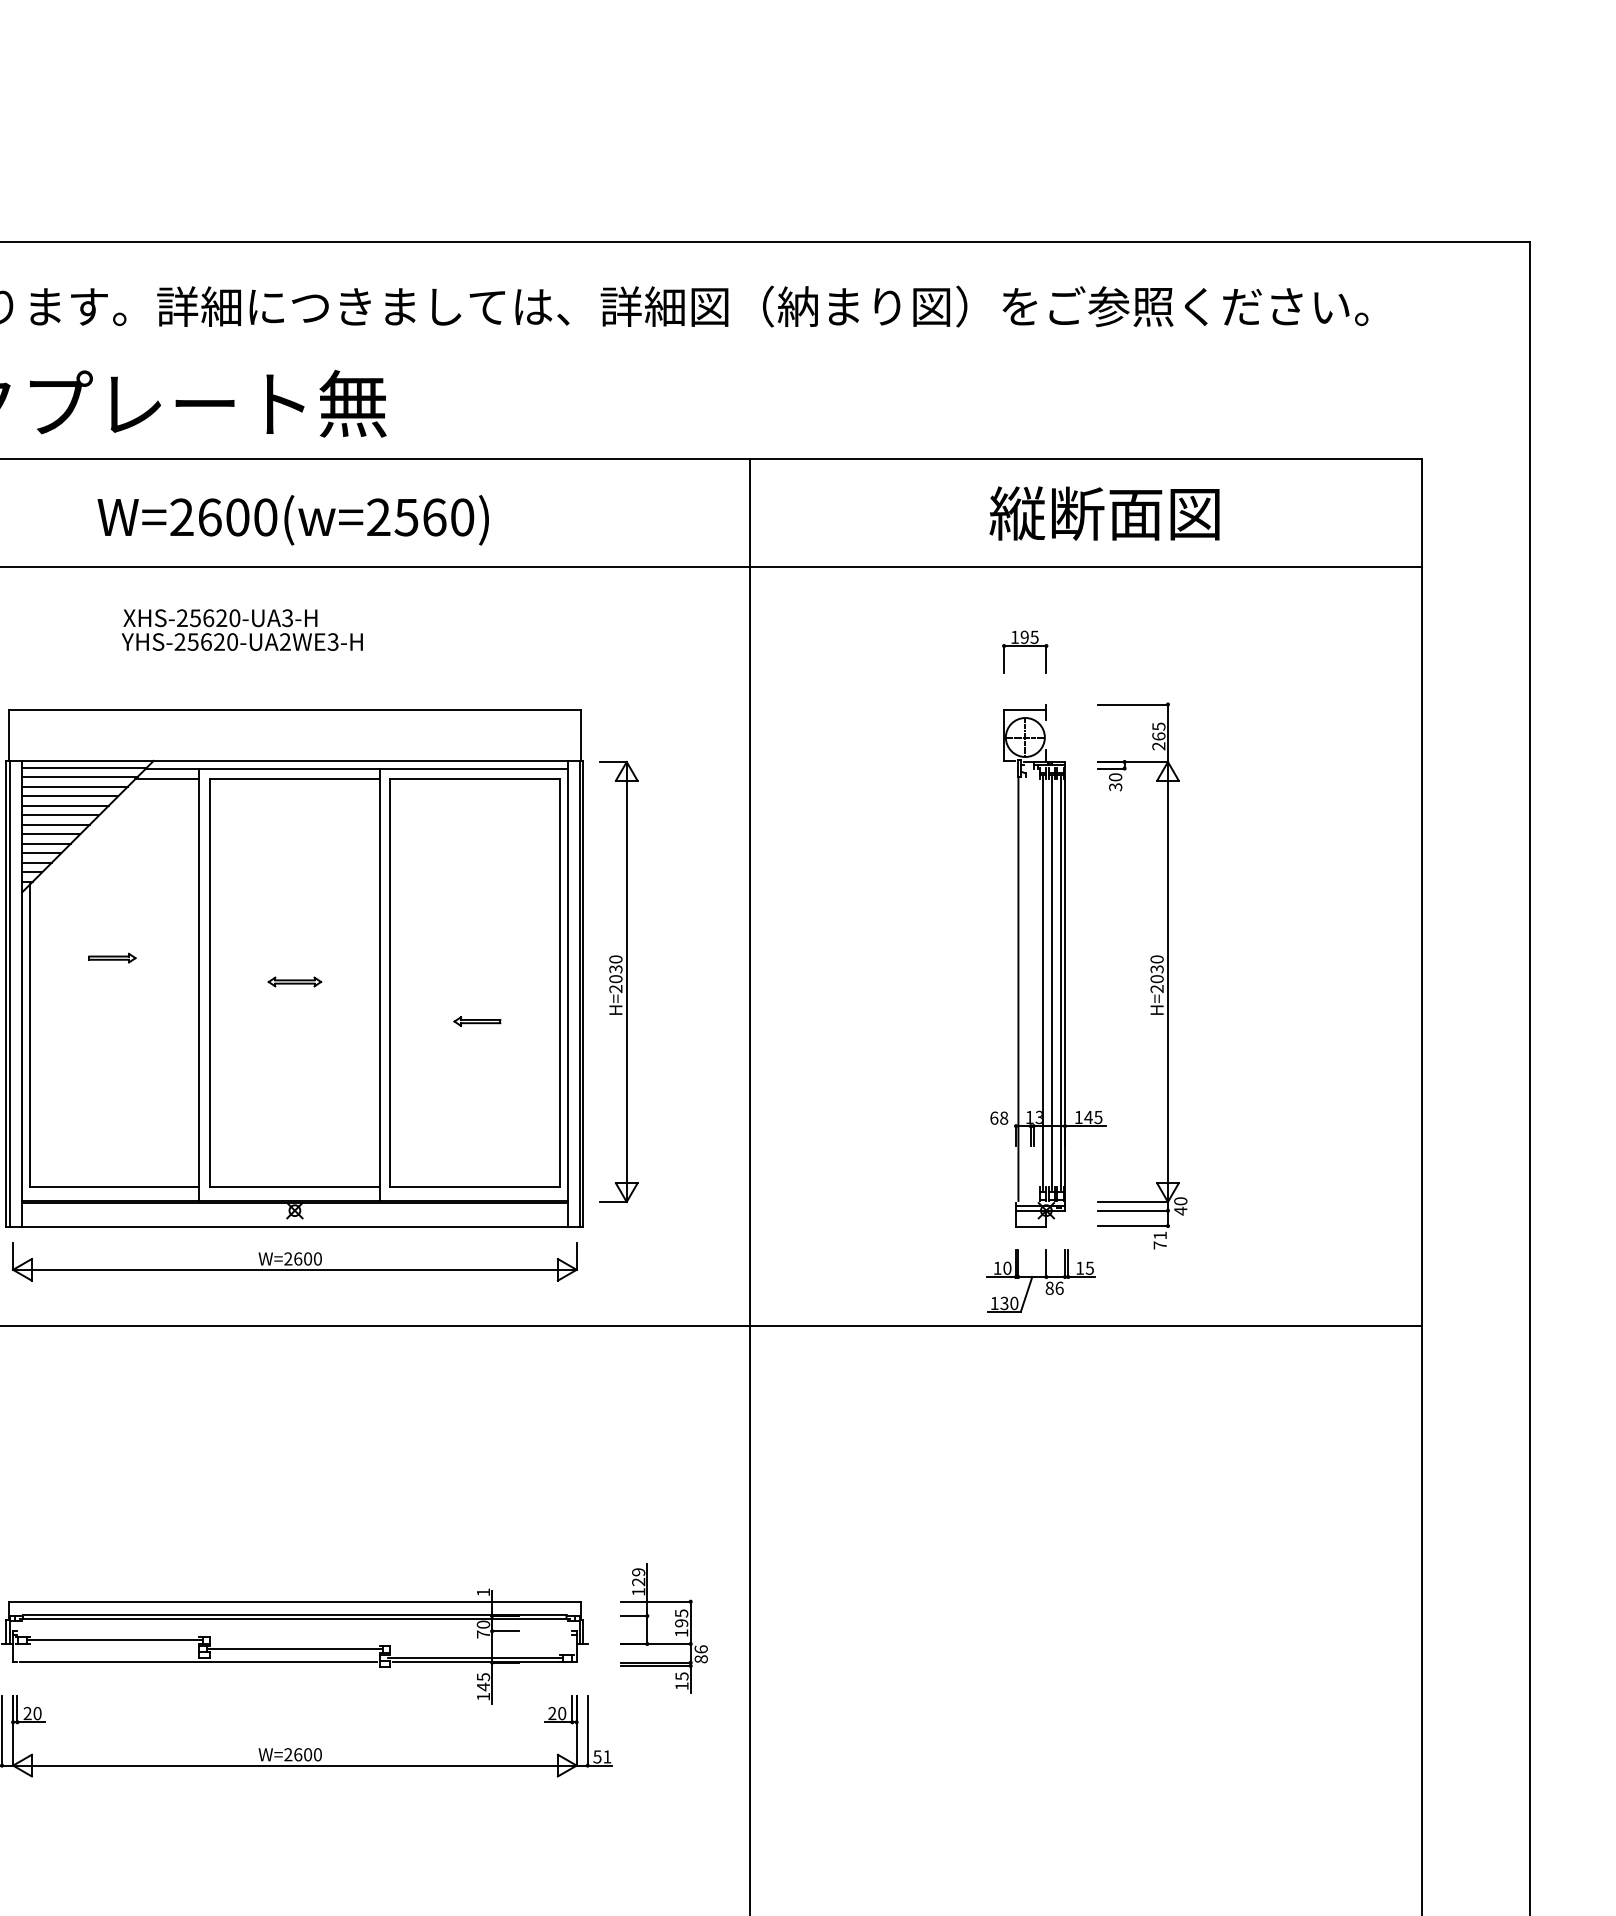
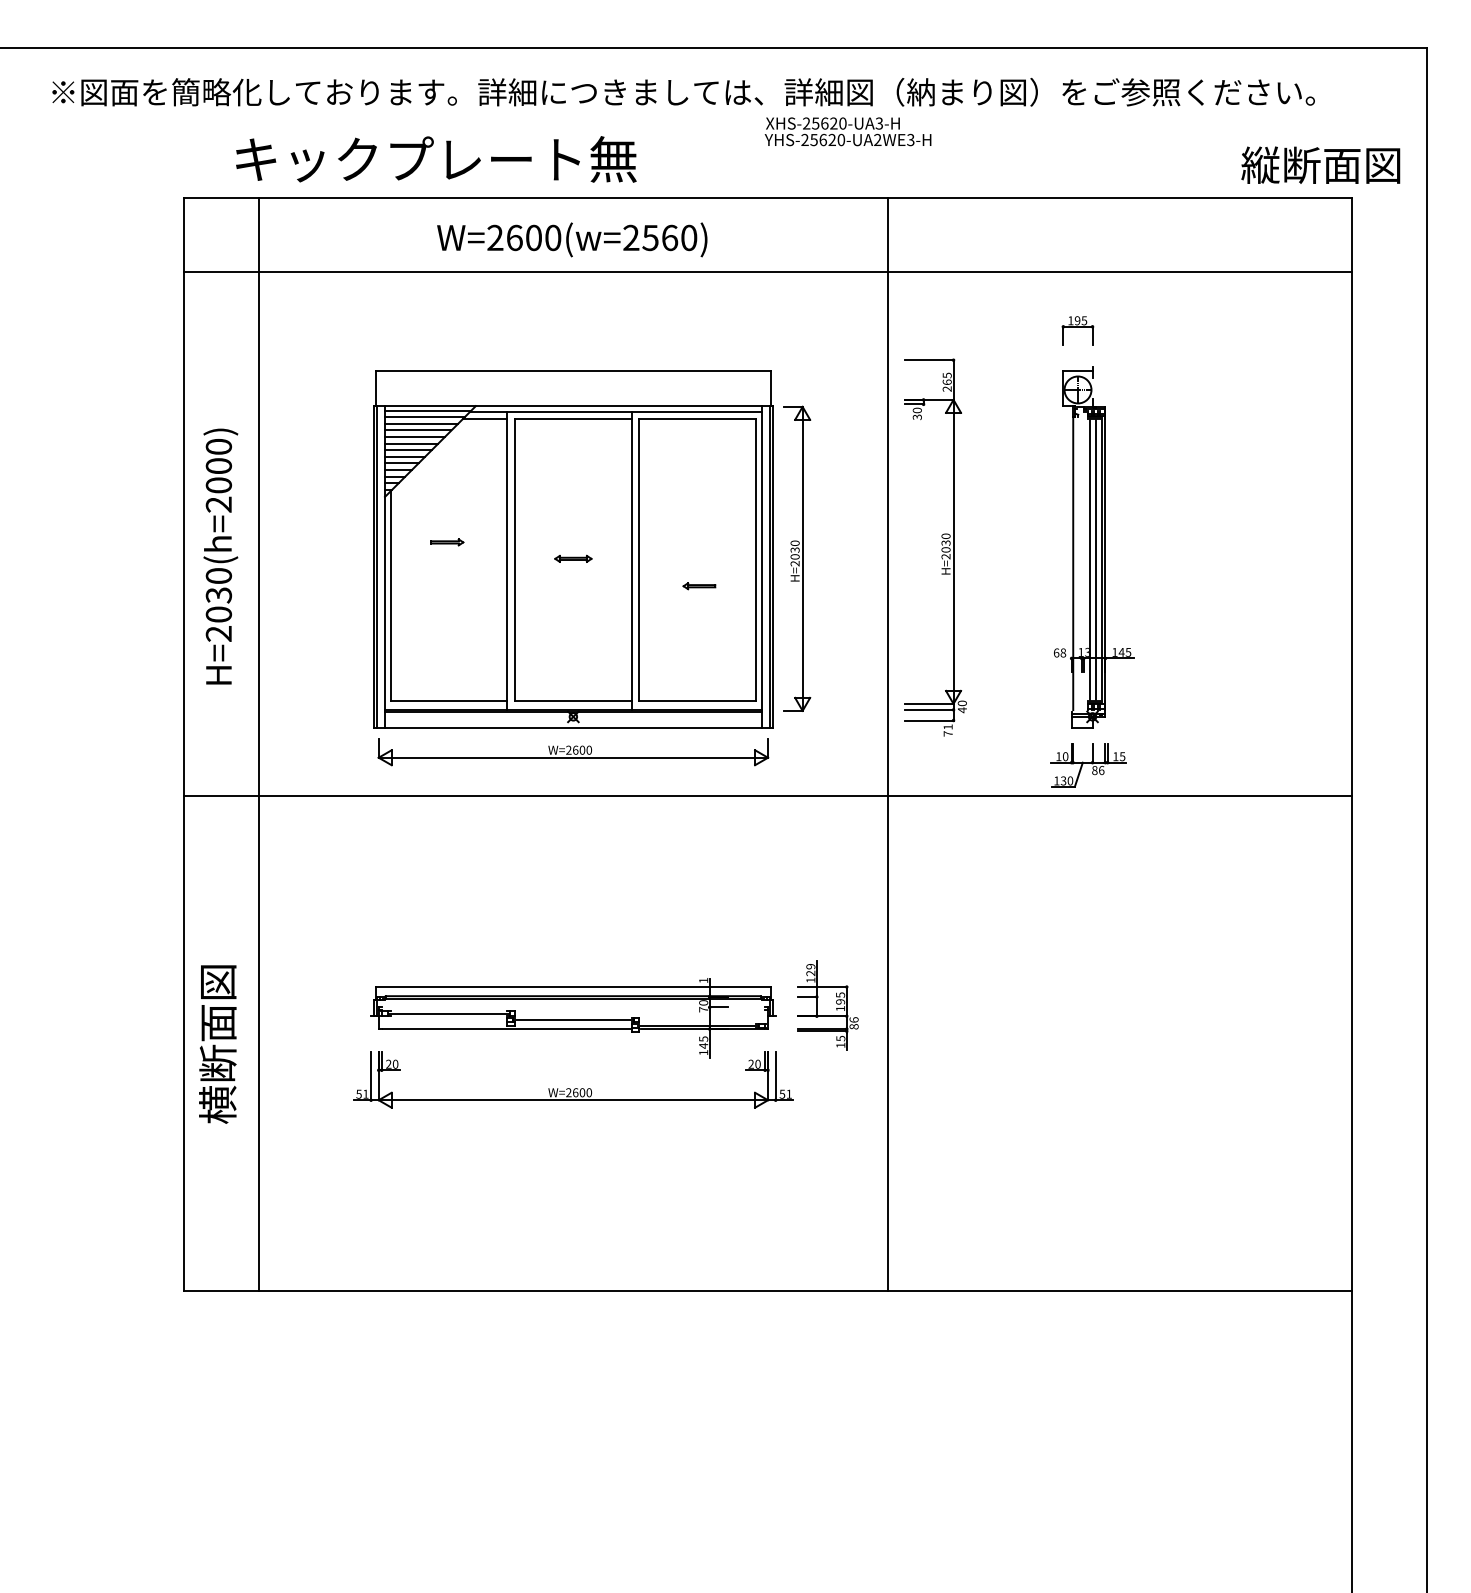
text: (1104, 512) -> (1320, 164), moved
text: (241, 629) -> (847, 131), moved
part: (1150, 978) -> (941, 549), moved

